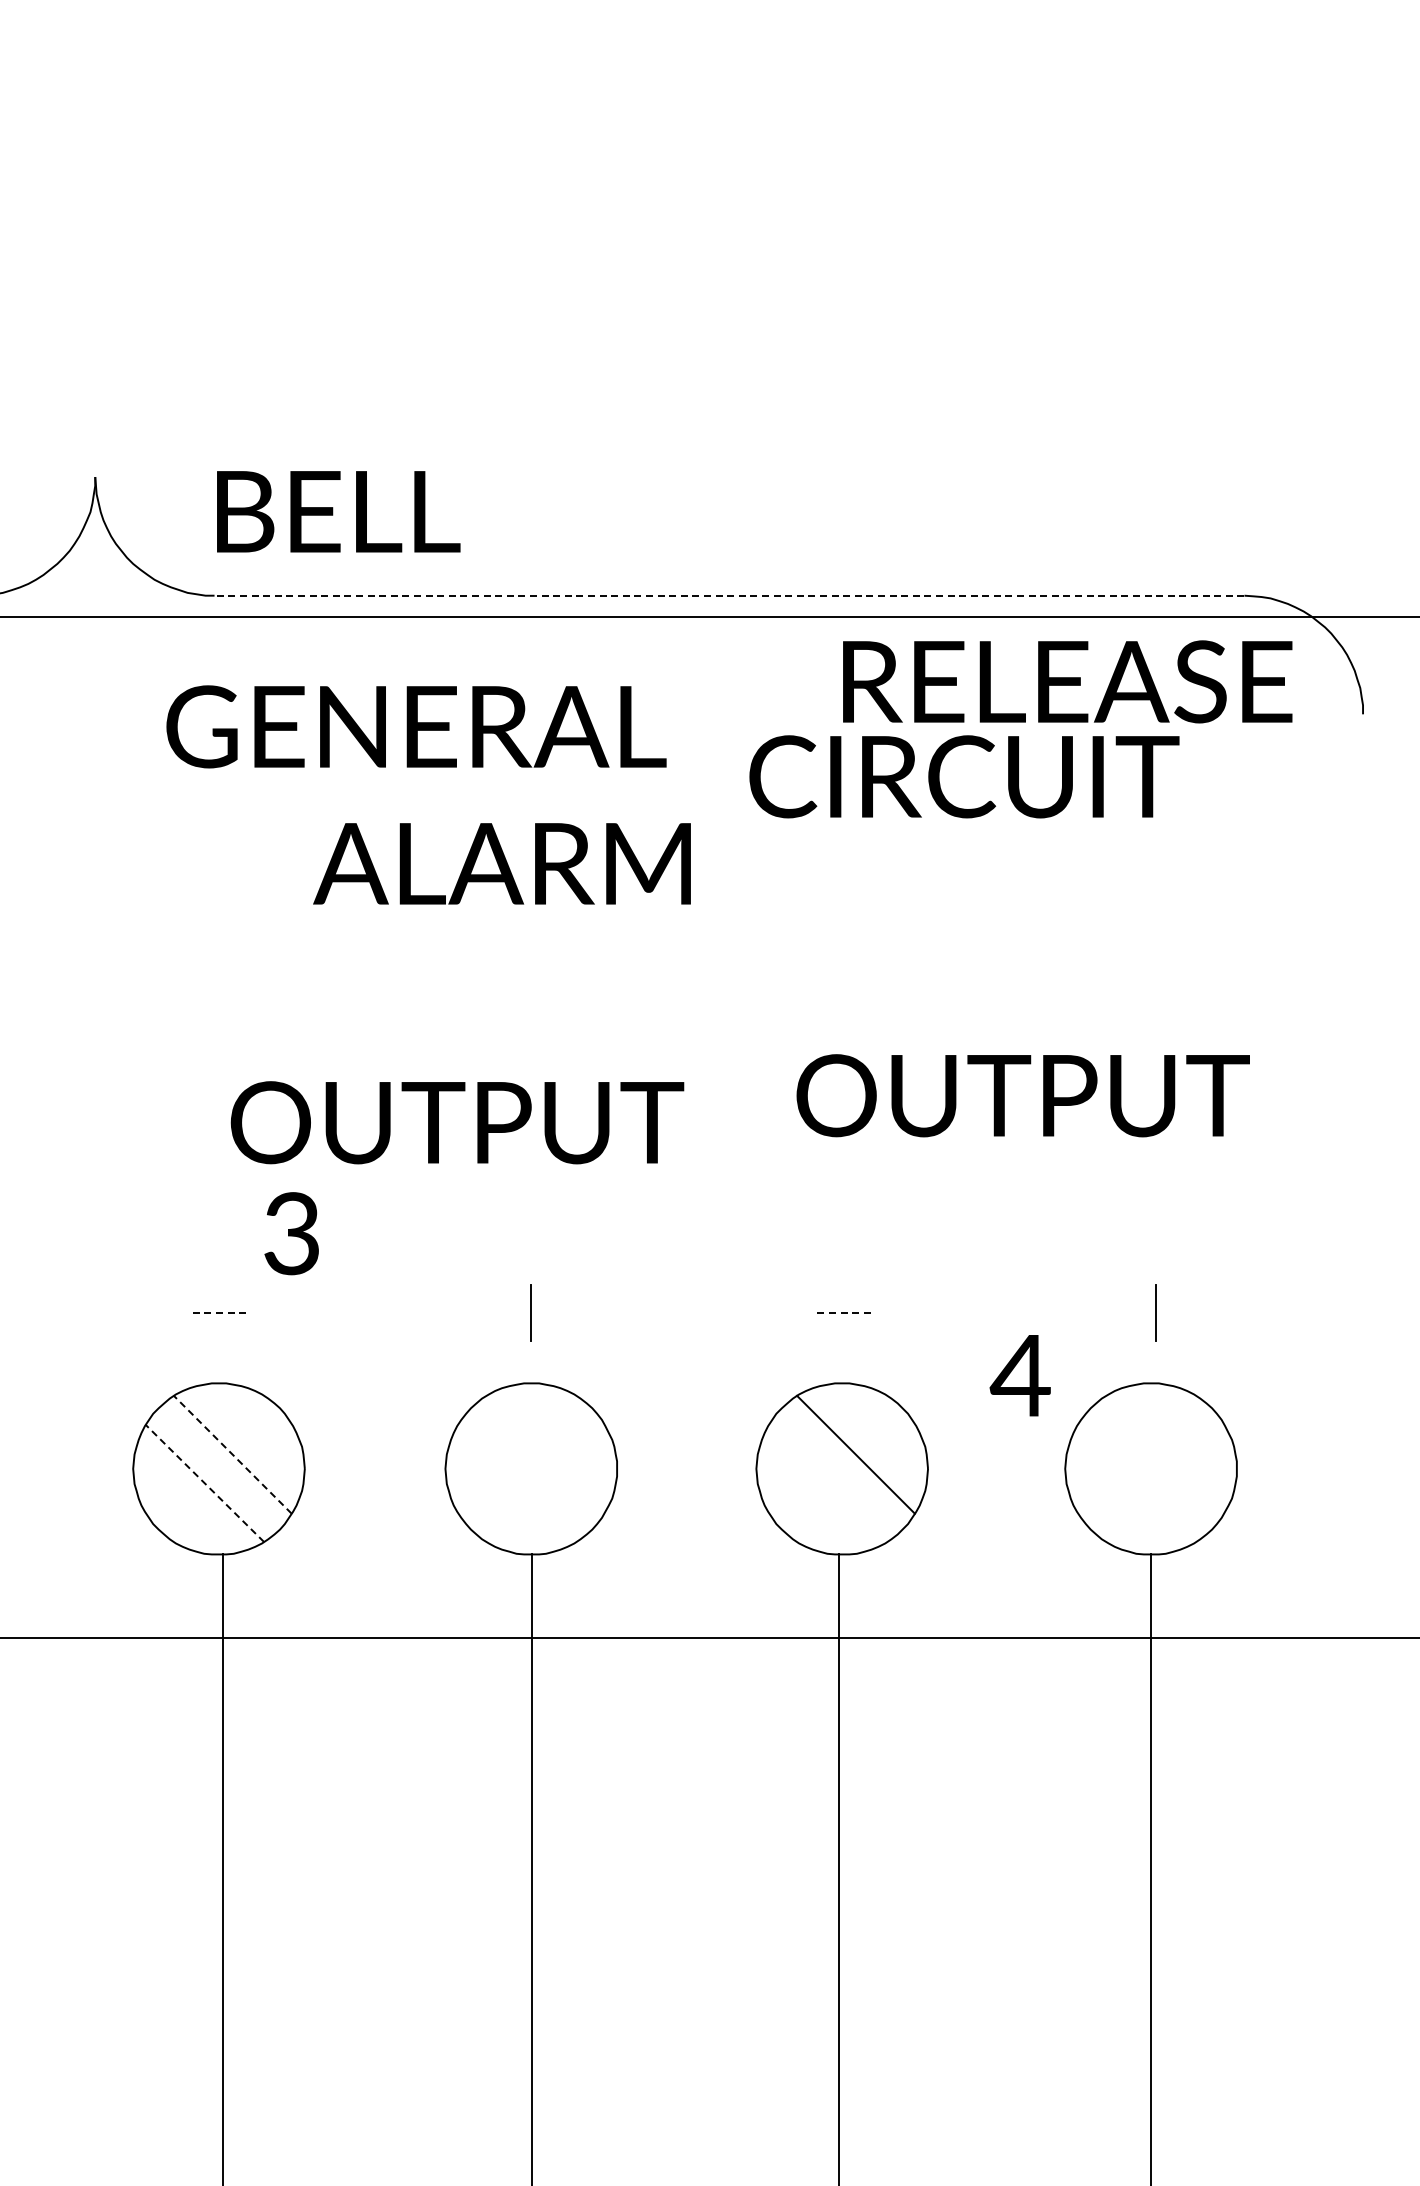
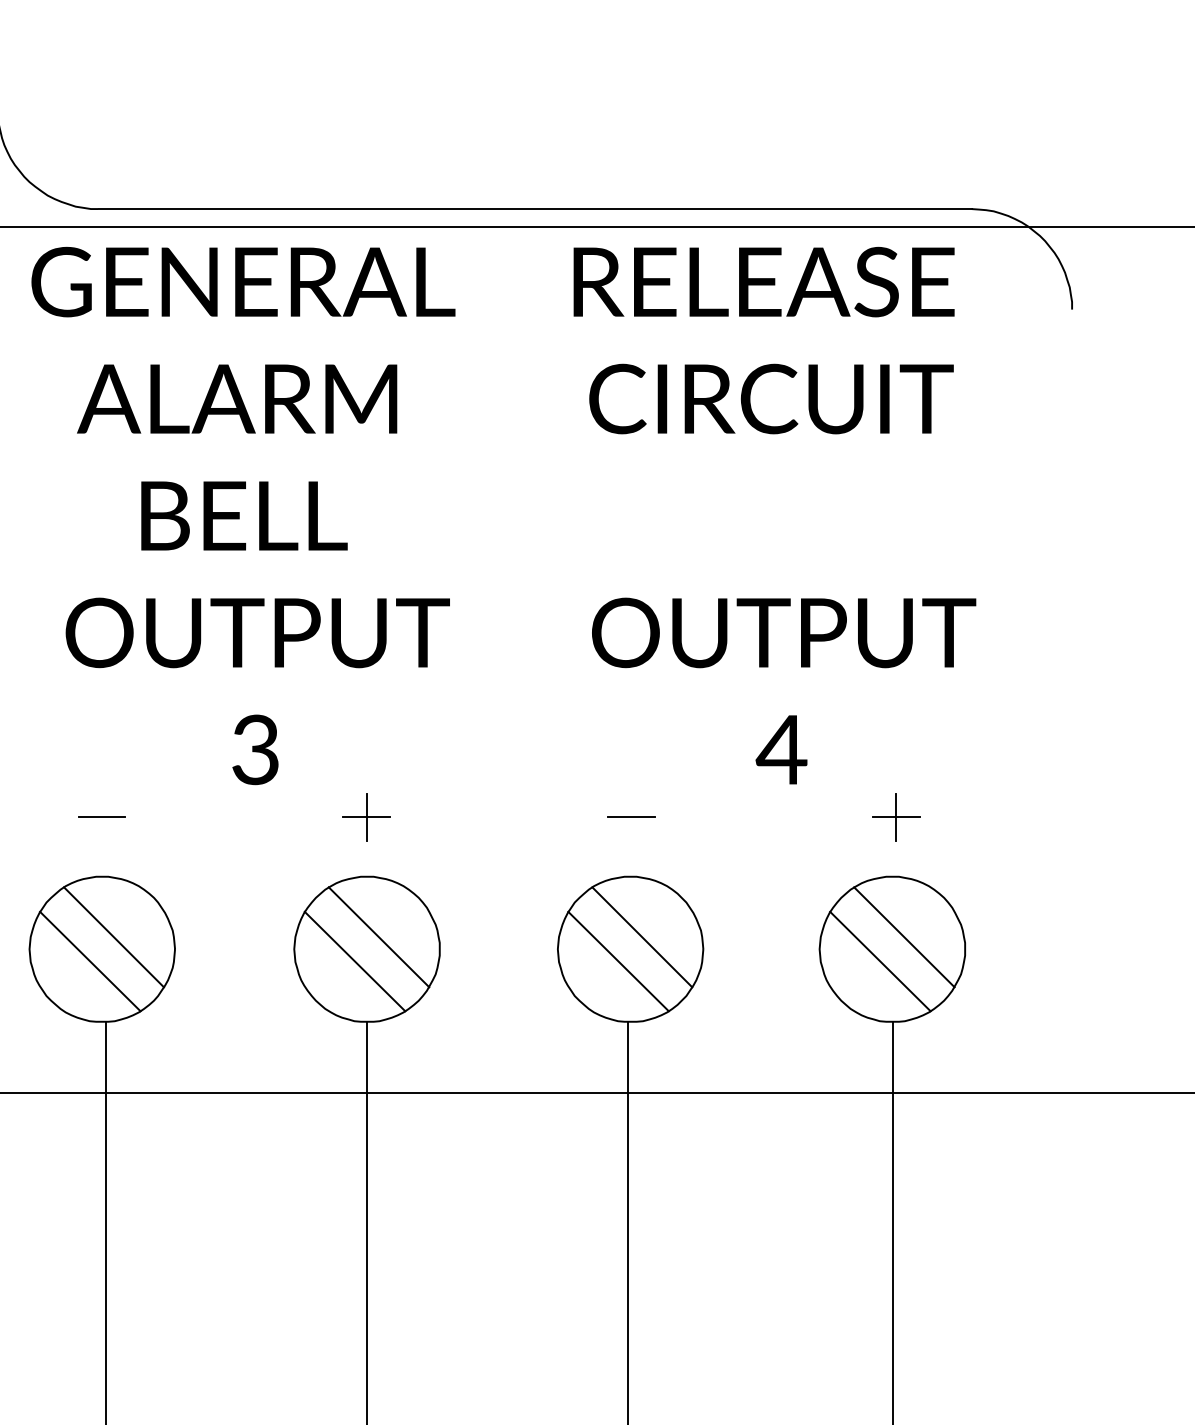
text: (338, 511) -> (244, 515), moved
line: (729, 595) -> (535, 208), dashed -> solid
text: (1067, 681) -> (763, 281), moved
text: (416, 726) -> (243, 281), moved
text: (964, 776) -> (771, 398), moved
text: (501, 863) -> (236, 398), moved
text: (457, 1122) -> (257, 632), moved
text: (291, 1233) -> (255, 749), moved
line: (218, 1312) -> (101, 816), dashed -> solid
line: (530, 1312) -> (366, 816), added
line: (843, 1312) -> (631, 816), dashed -> solid
line: (1155, 1312) -> (896, 816), added
text: (1019, 1375) -> (780, 749), moved
line: (232, 1454) -> (113, 937), dashed -> solid
line: (545, 1454) -> (379, 937), added
line: (1164, 1454) -> (903, 937), added
line: (204, 1483) -> (90, 961), dashed -> solid
line: (516, 1483) -> (354, 961), added
line: (827, 1483) -> (618, 961), added
line: (1136, 1483) -> (880, 961), added

